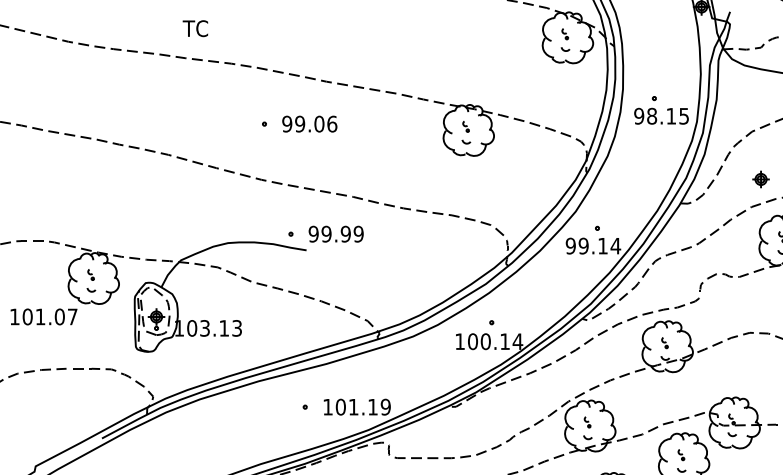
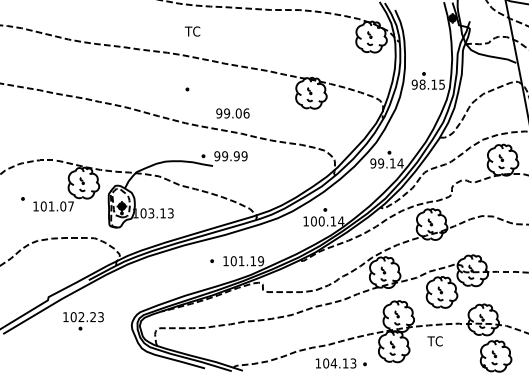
text: (195, 28) -> (192, 31), moved
text: (309, 124) -> (232, 113), moved
part: (760, 178) -> (488, 122), removed

